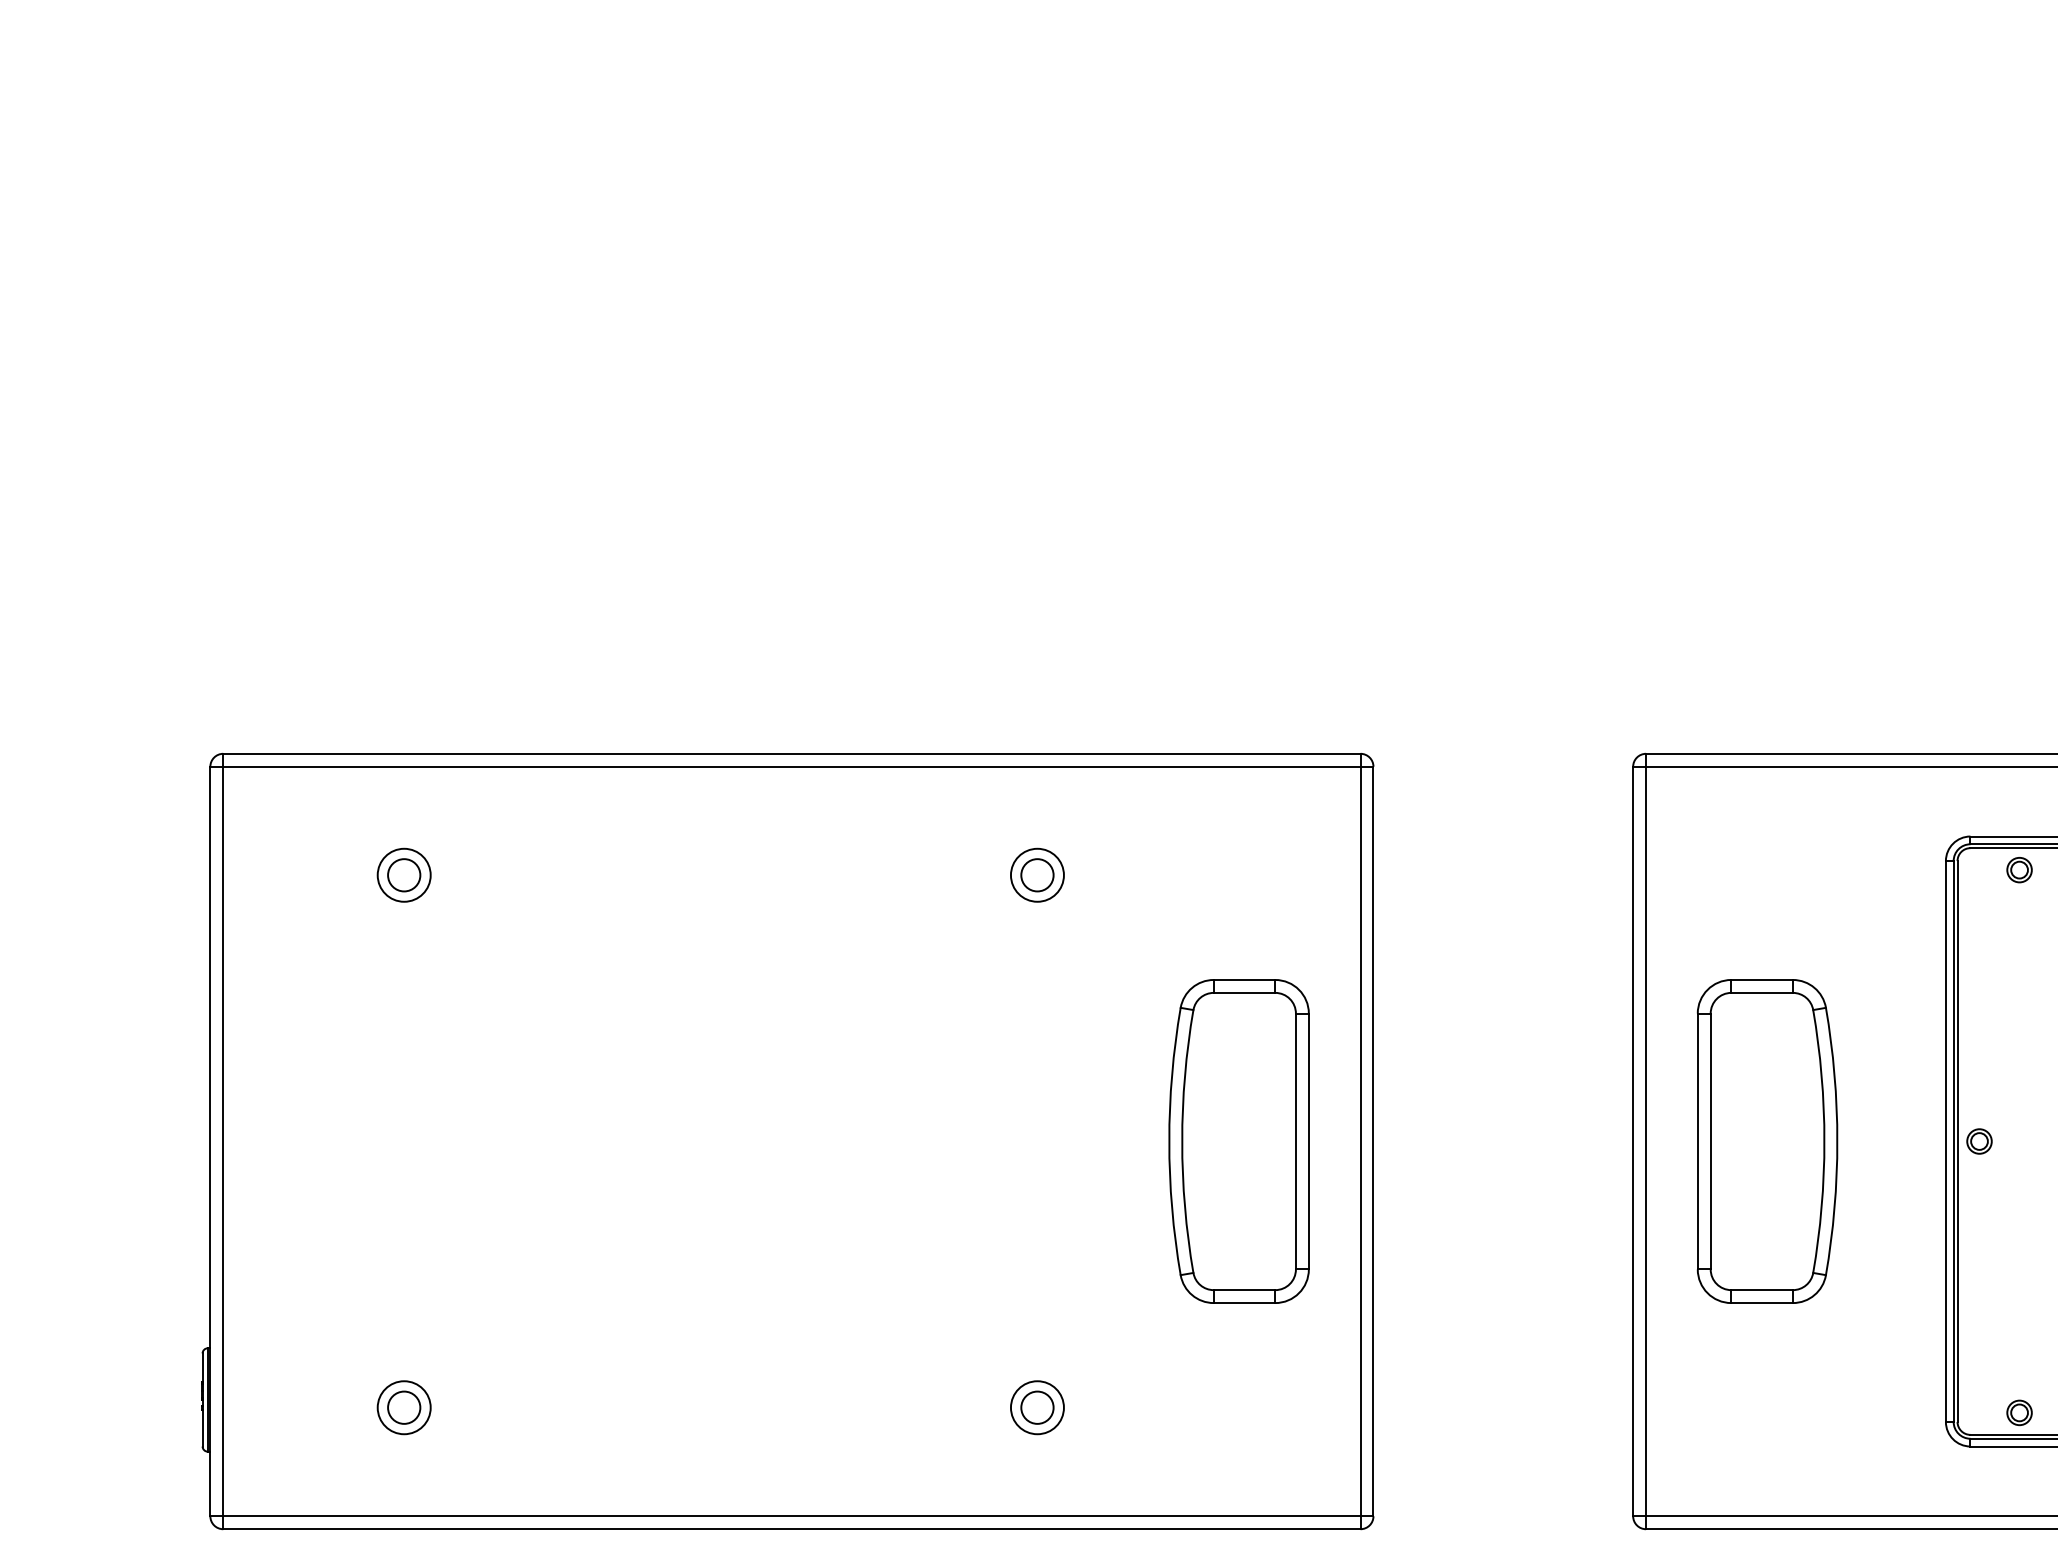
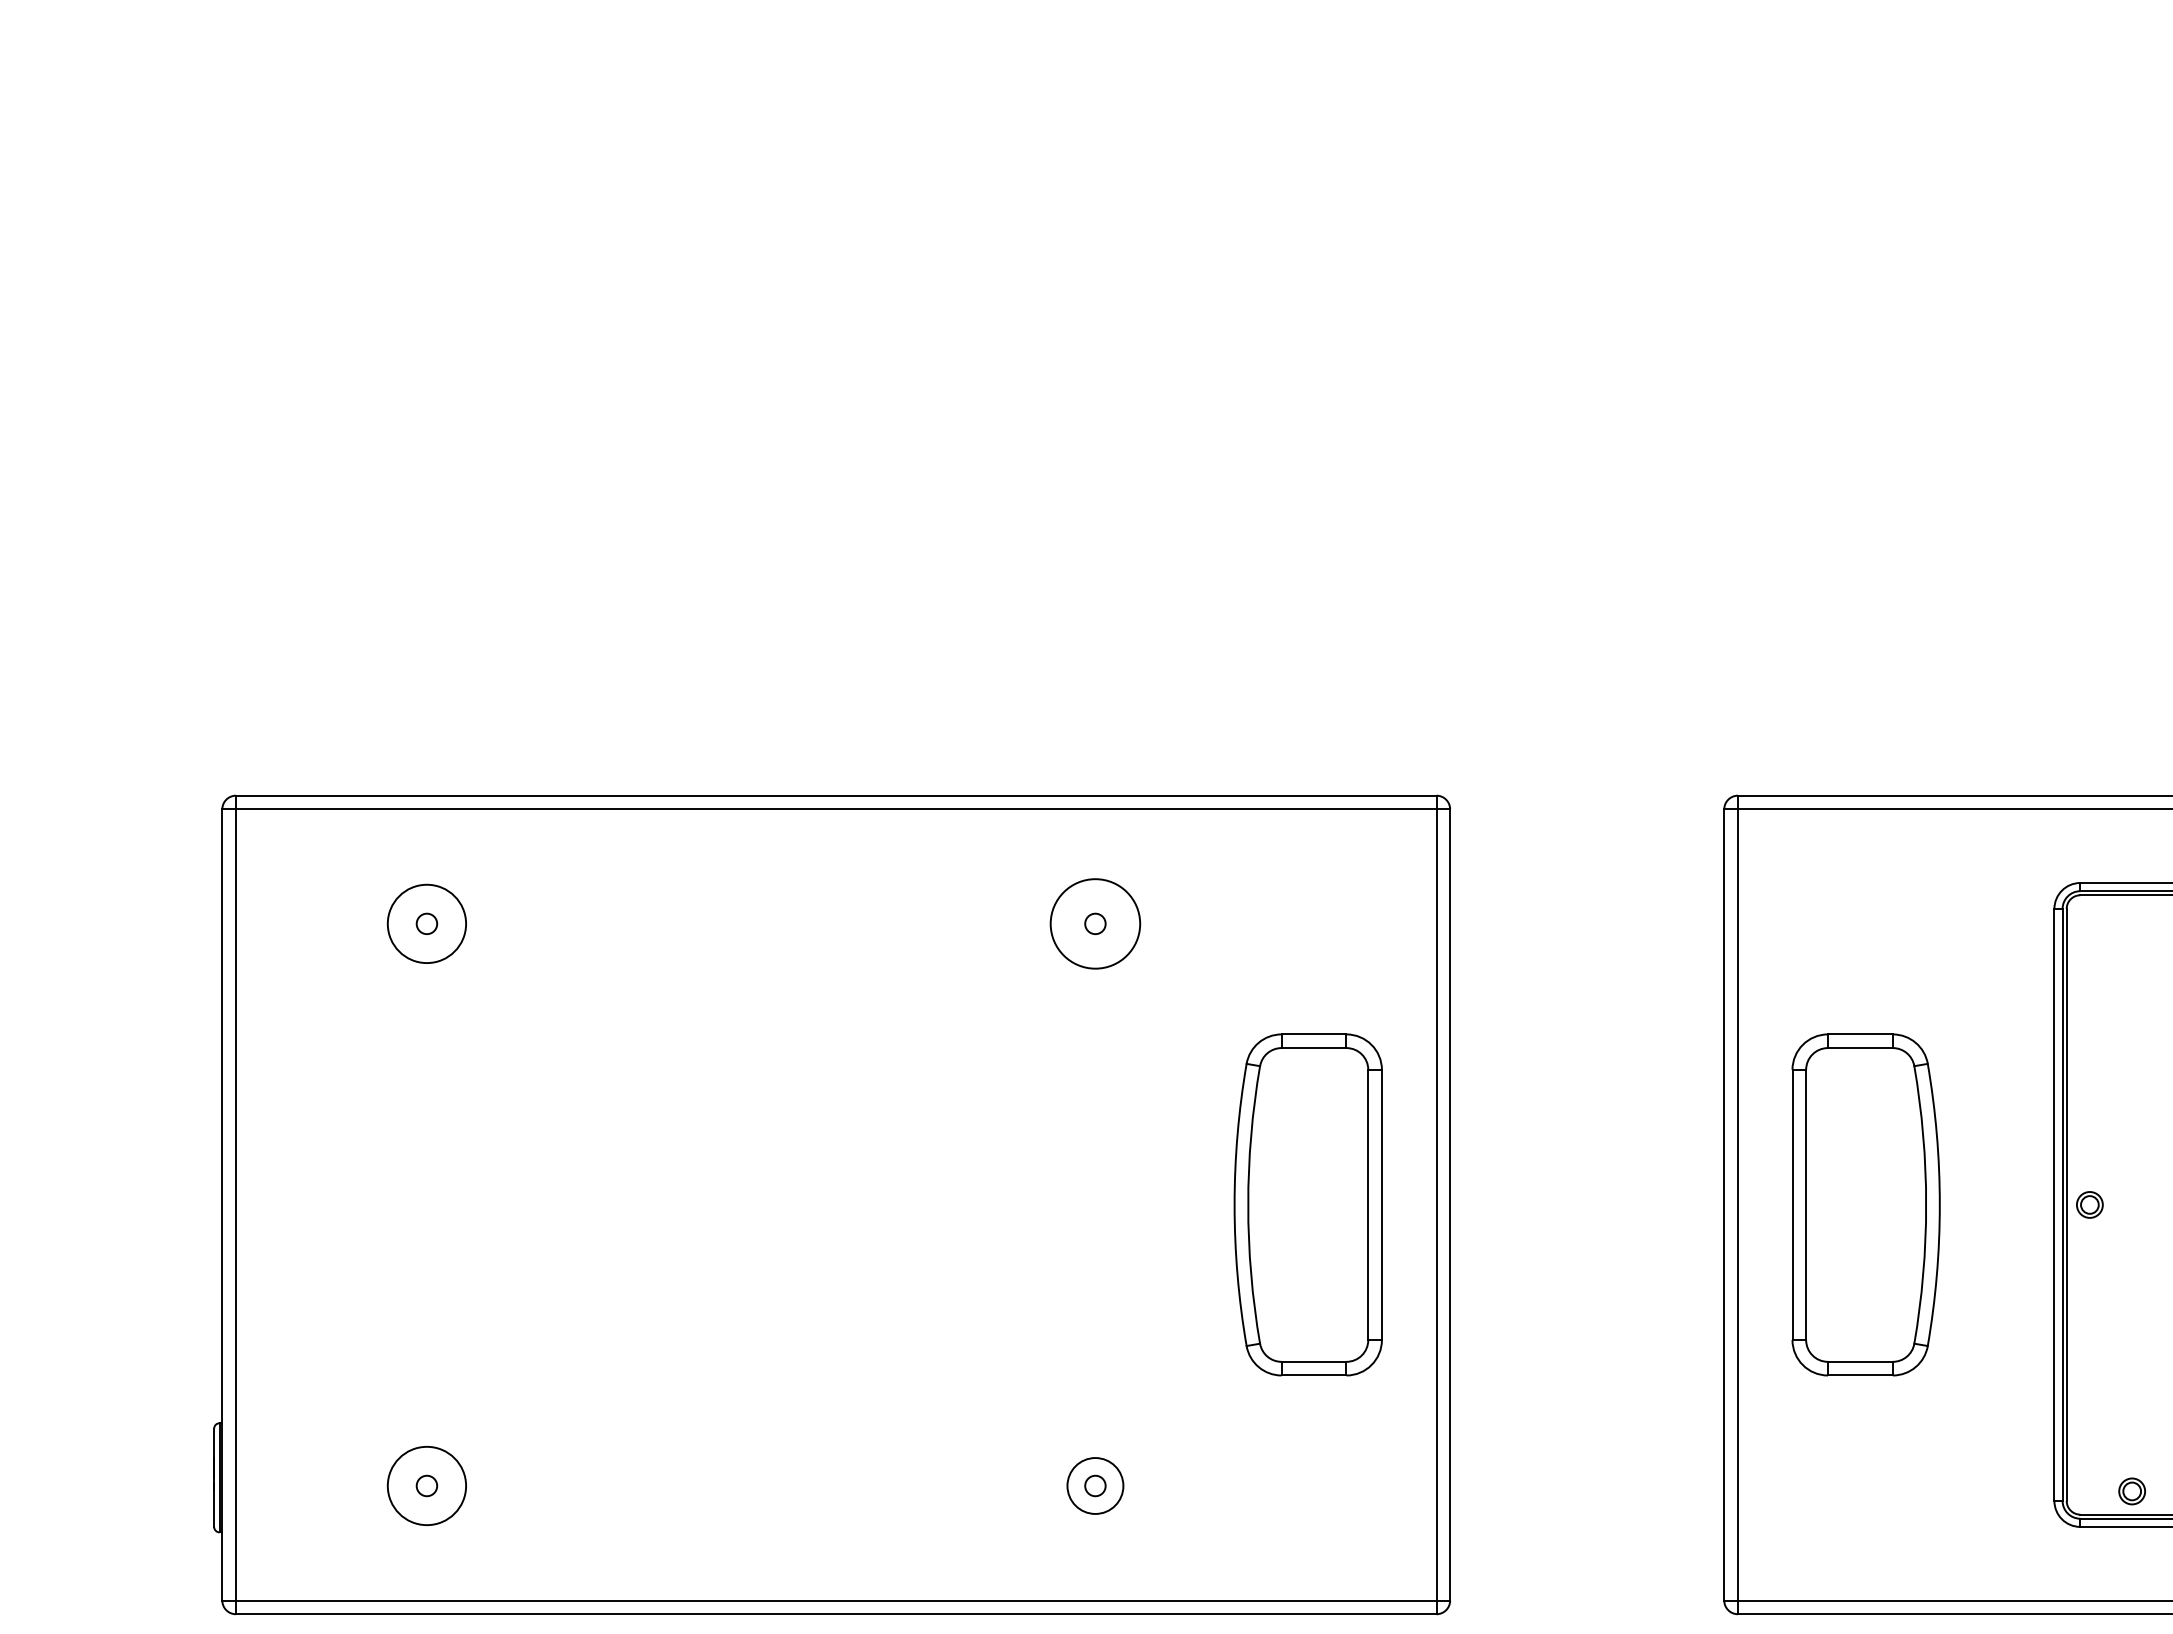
part: (2018, 870) -> (2131, 918), removed
circle: (403, 874) -> (426, 923), size x0.6
circle: (403, 874) -> (426, 923), size x1.4
circle: (1037, 874) -> (1095, 923), size x0.6
circle: (1037, 874) -> (1095, 923), size x1.6
circle: (403, 1407) -> (426, 1485), size x0.6
circle: (403, 1407) -> (426, 1485), size x1.4
circle: (1037, 1407) -> (1095, 1485), size x0.6

